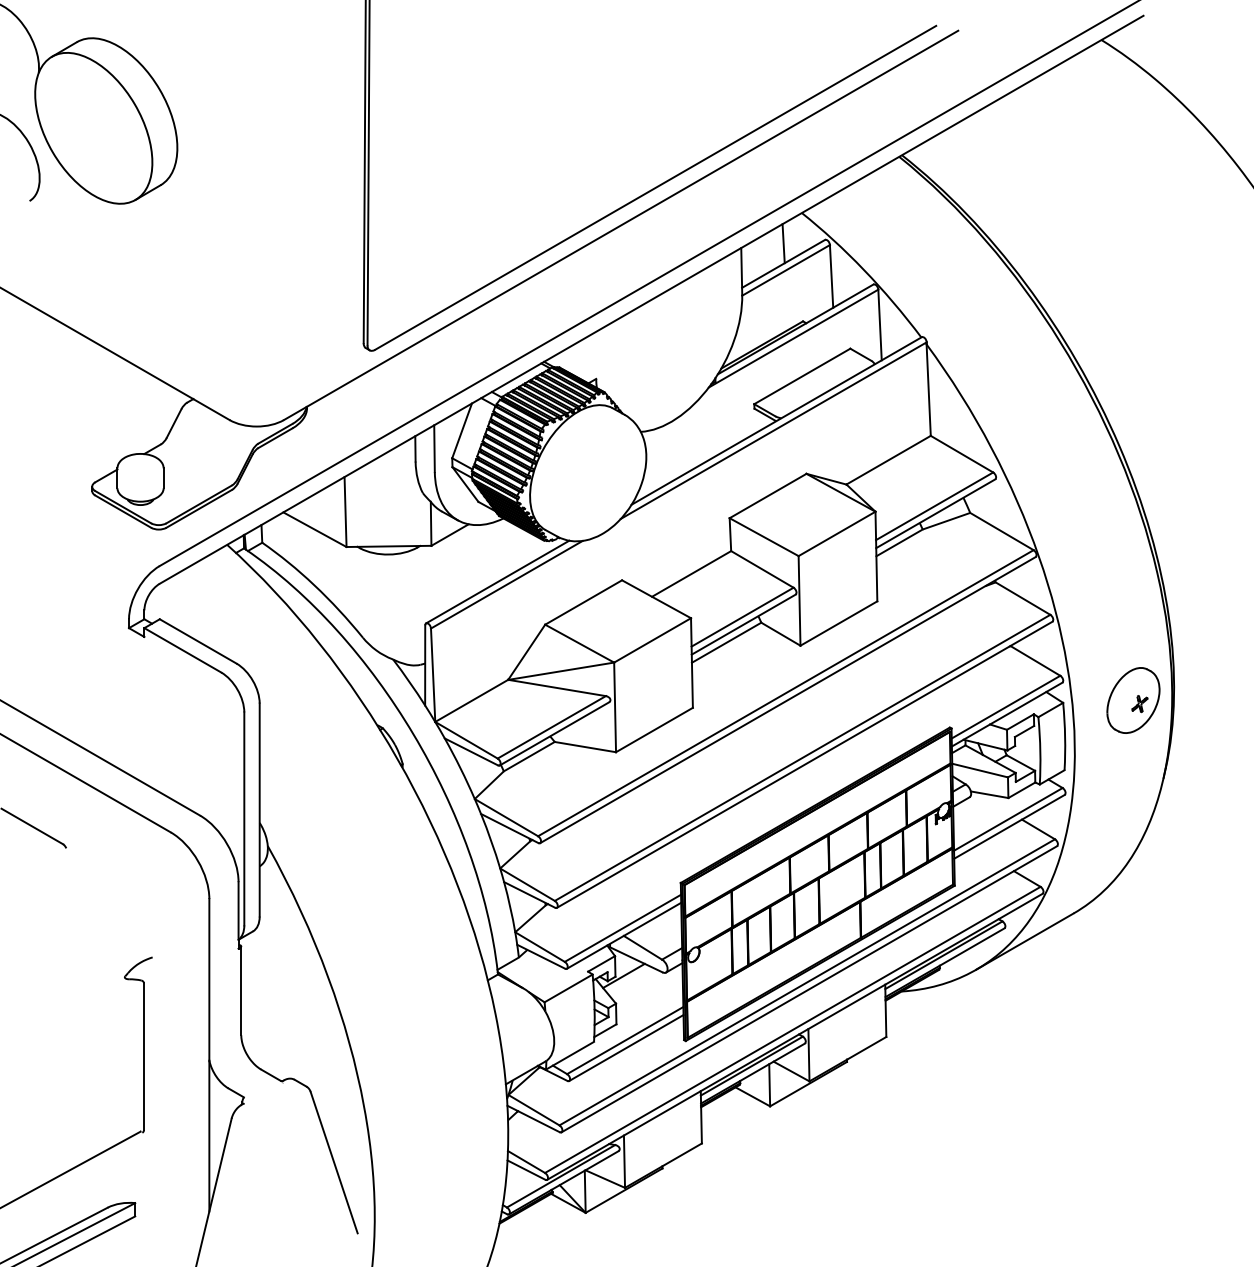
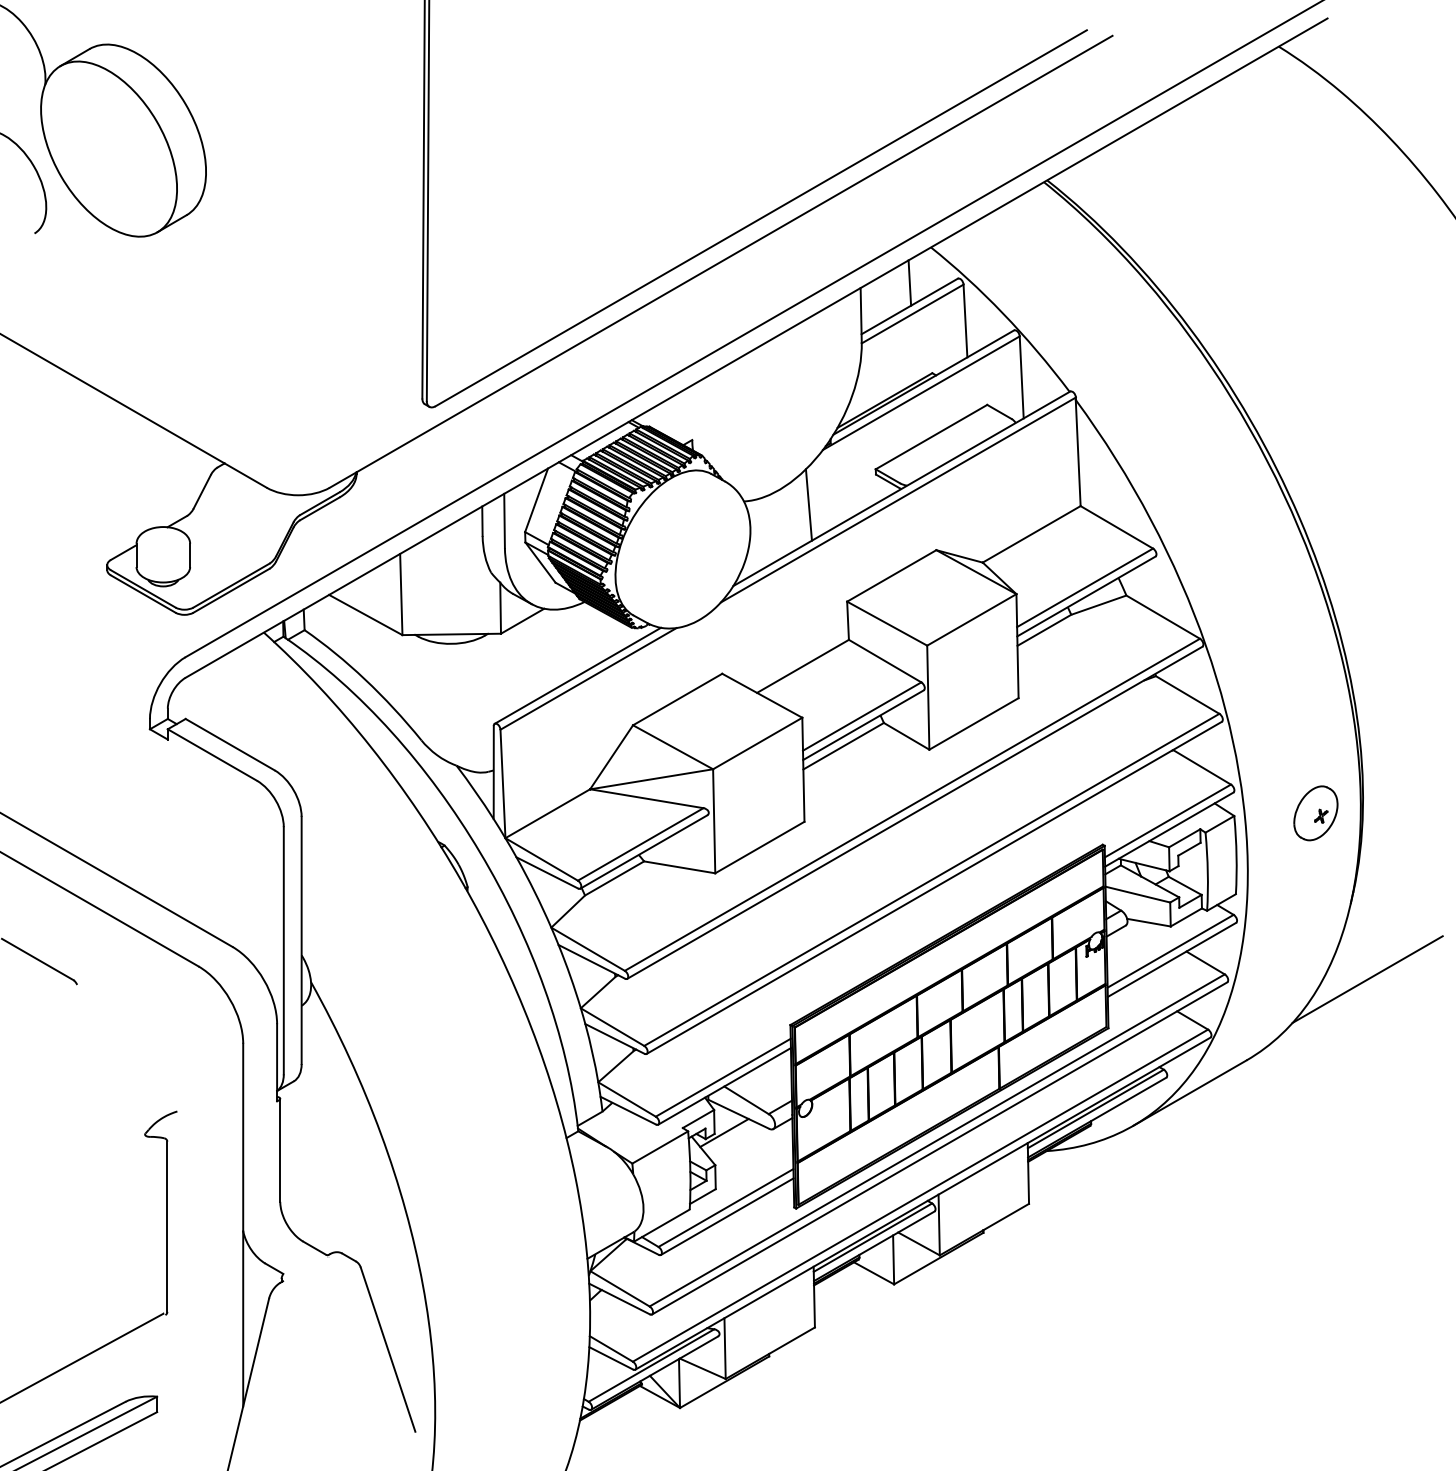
line: (696, 434) -> (808, 504), added
part: (1133, 700) -> (1315, 813), size x0.71
line: (1177, 843) -> (1367, 979), added

